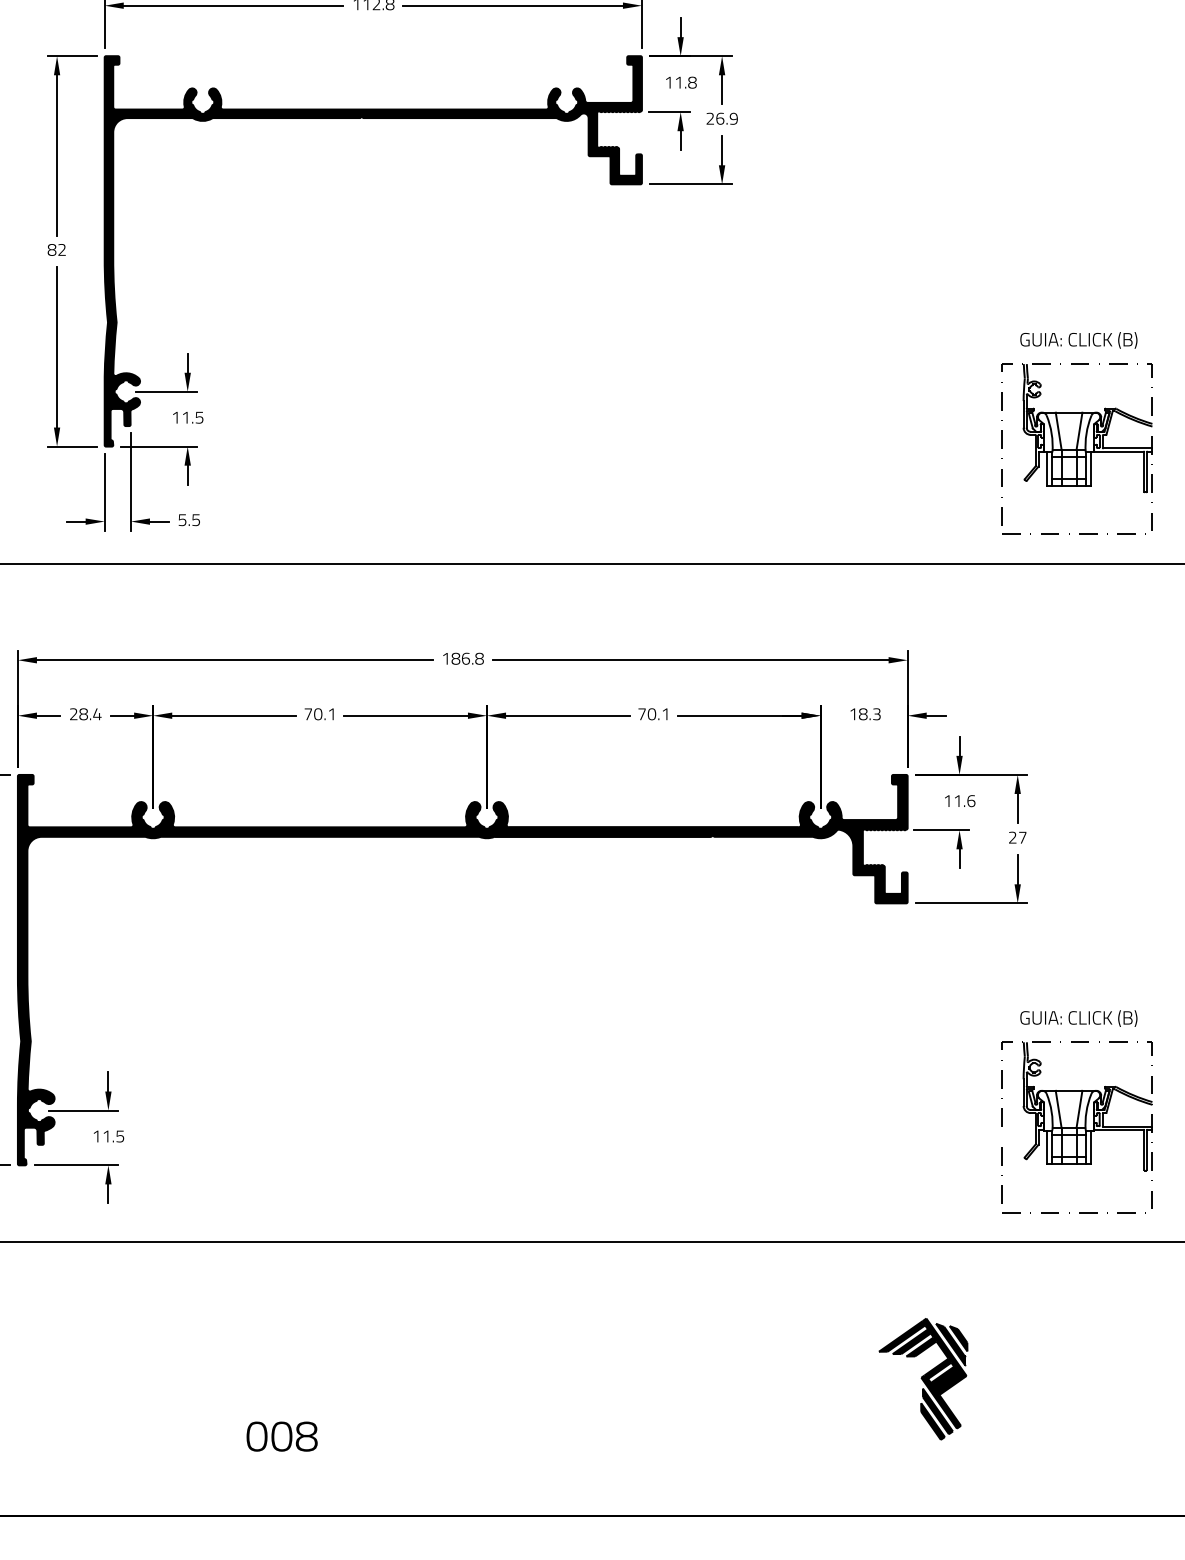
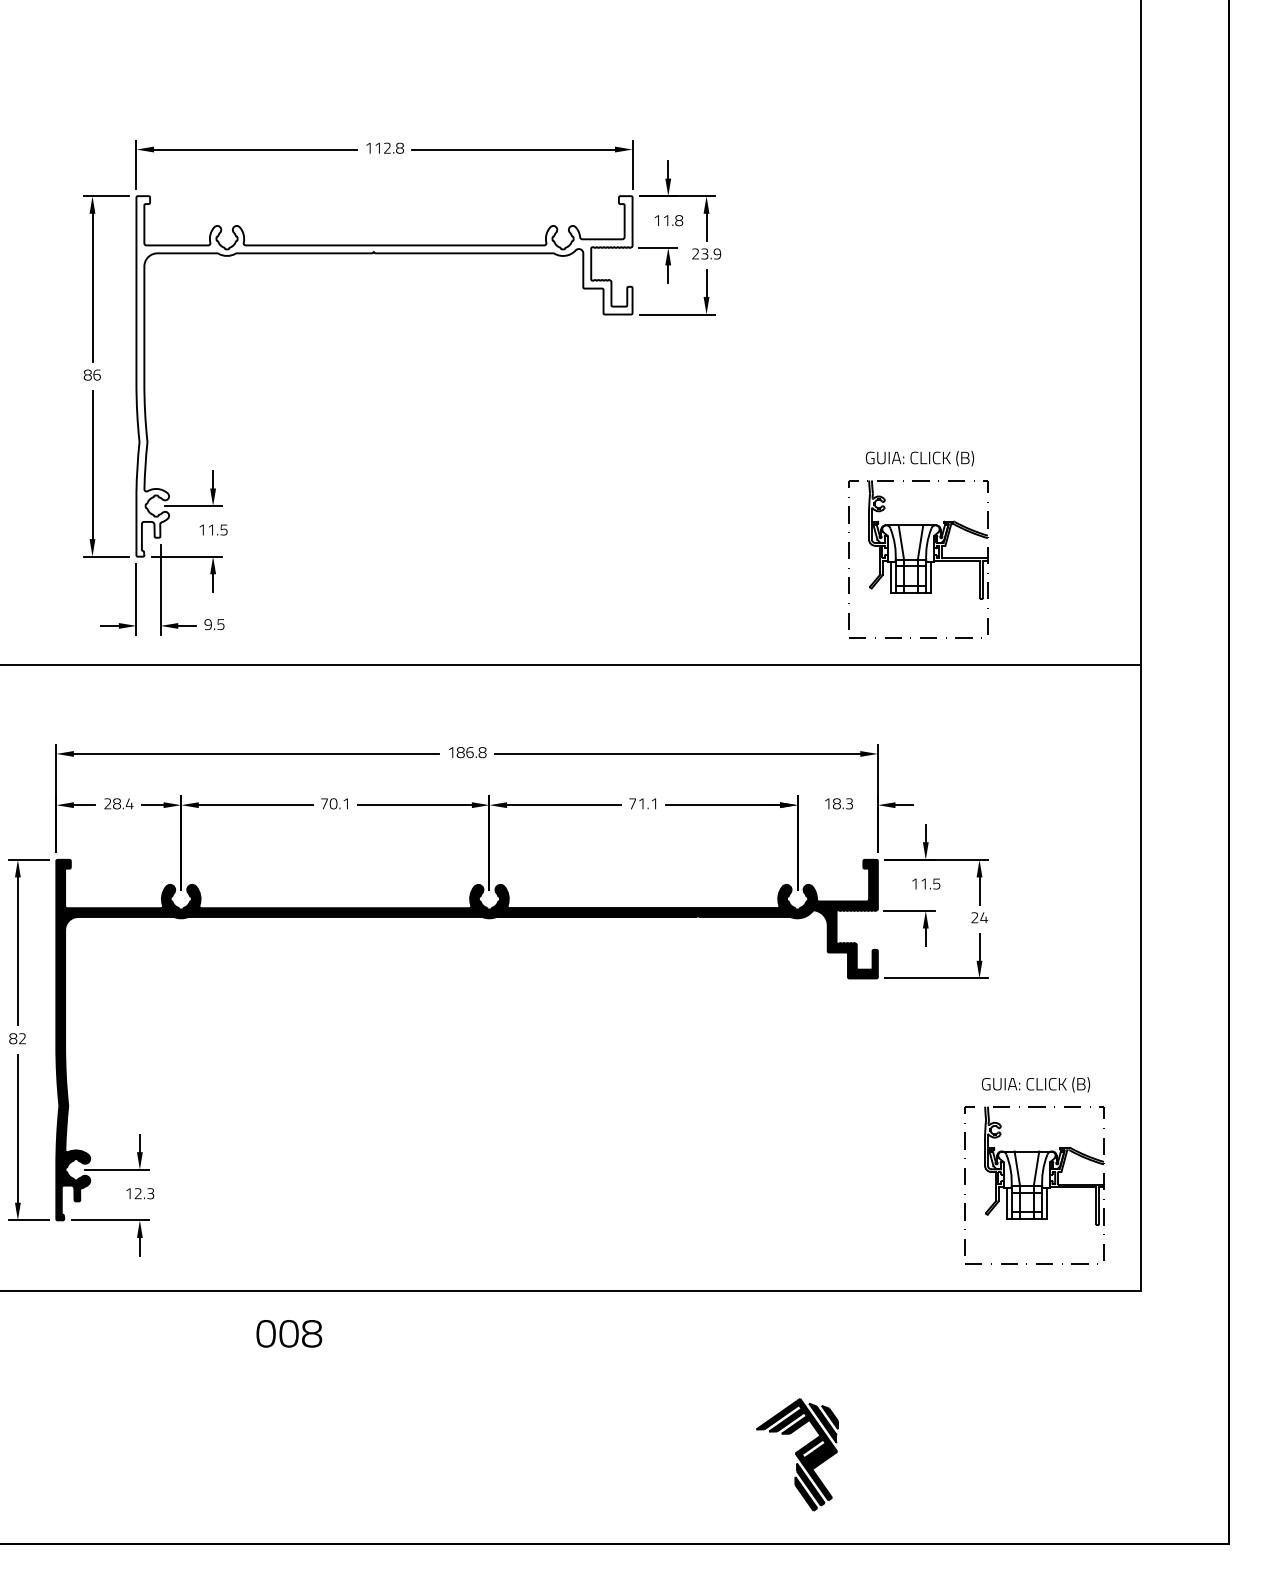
text: (719, 118) -> (704, 253), 26.9 -> 23.9
text: (61, 249) -> (96, 374), 82 -> 86
fill: (373, 251) -> (384, 376), removed
part: (1077, 433) -> (918, 544), moved
text: (181, 520) -> (207, 624), 5.5 -> 9.5
text: (651, 713) -> (641, 803), 70.1 -> 71.1
text: (971, 800) -> (936, 883), 11.6 -> 11.5
text: (1022, 837) -> (983, 917), 27 -> 24
text: (113, 1136) -> (144, 1193), 11.5 -> 12.3
part: (923, 1378) -> (797, 1454), moved
text: (282, 1436) -> (289, 1333), moved

